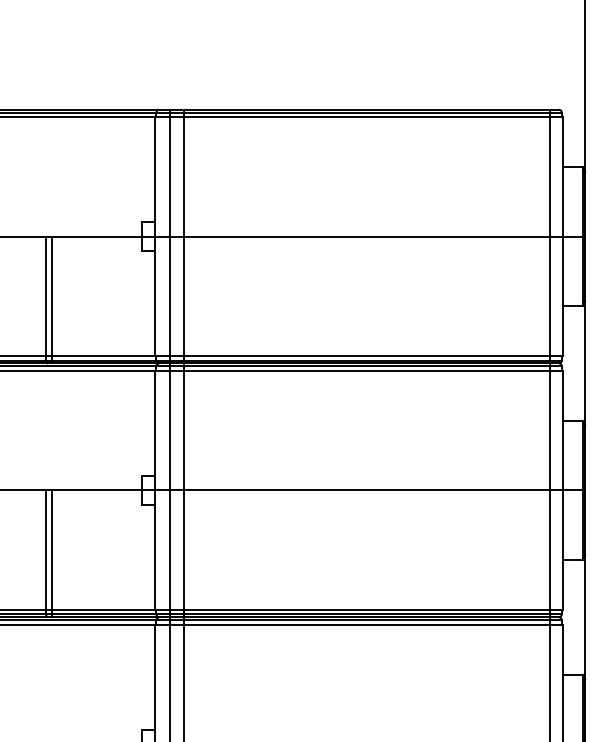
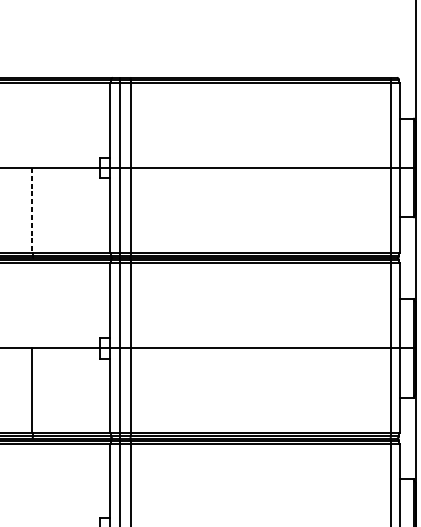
line: (45, 296) -> (32, 210), solid -> dashed
line: (52, 299) -> (37, 212), removed
line: (52, 553) -> (37, 393), removed

